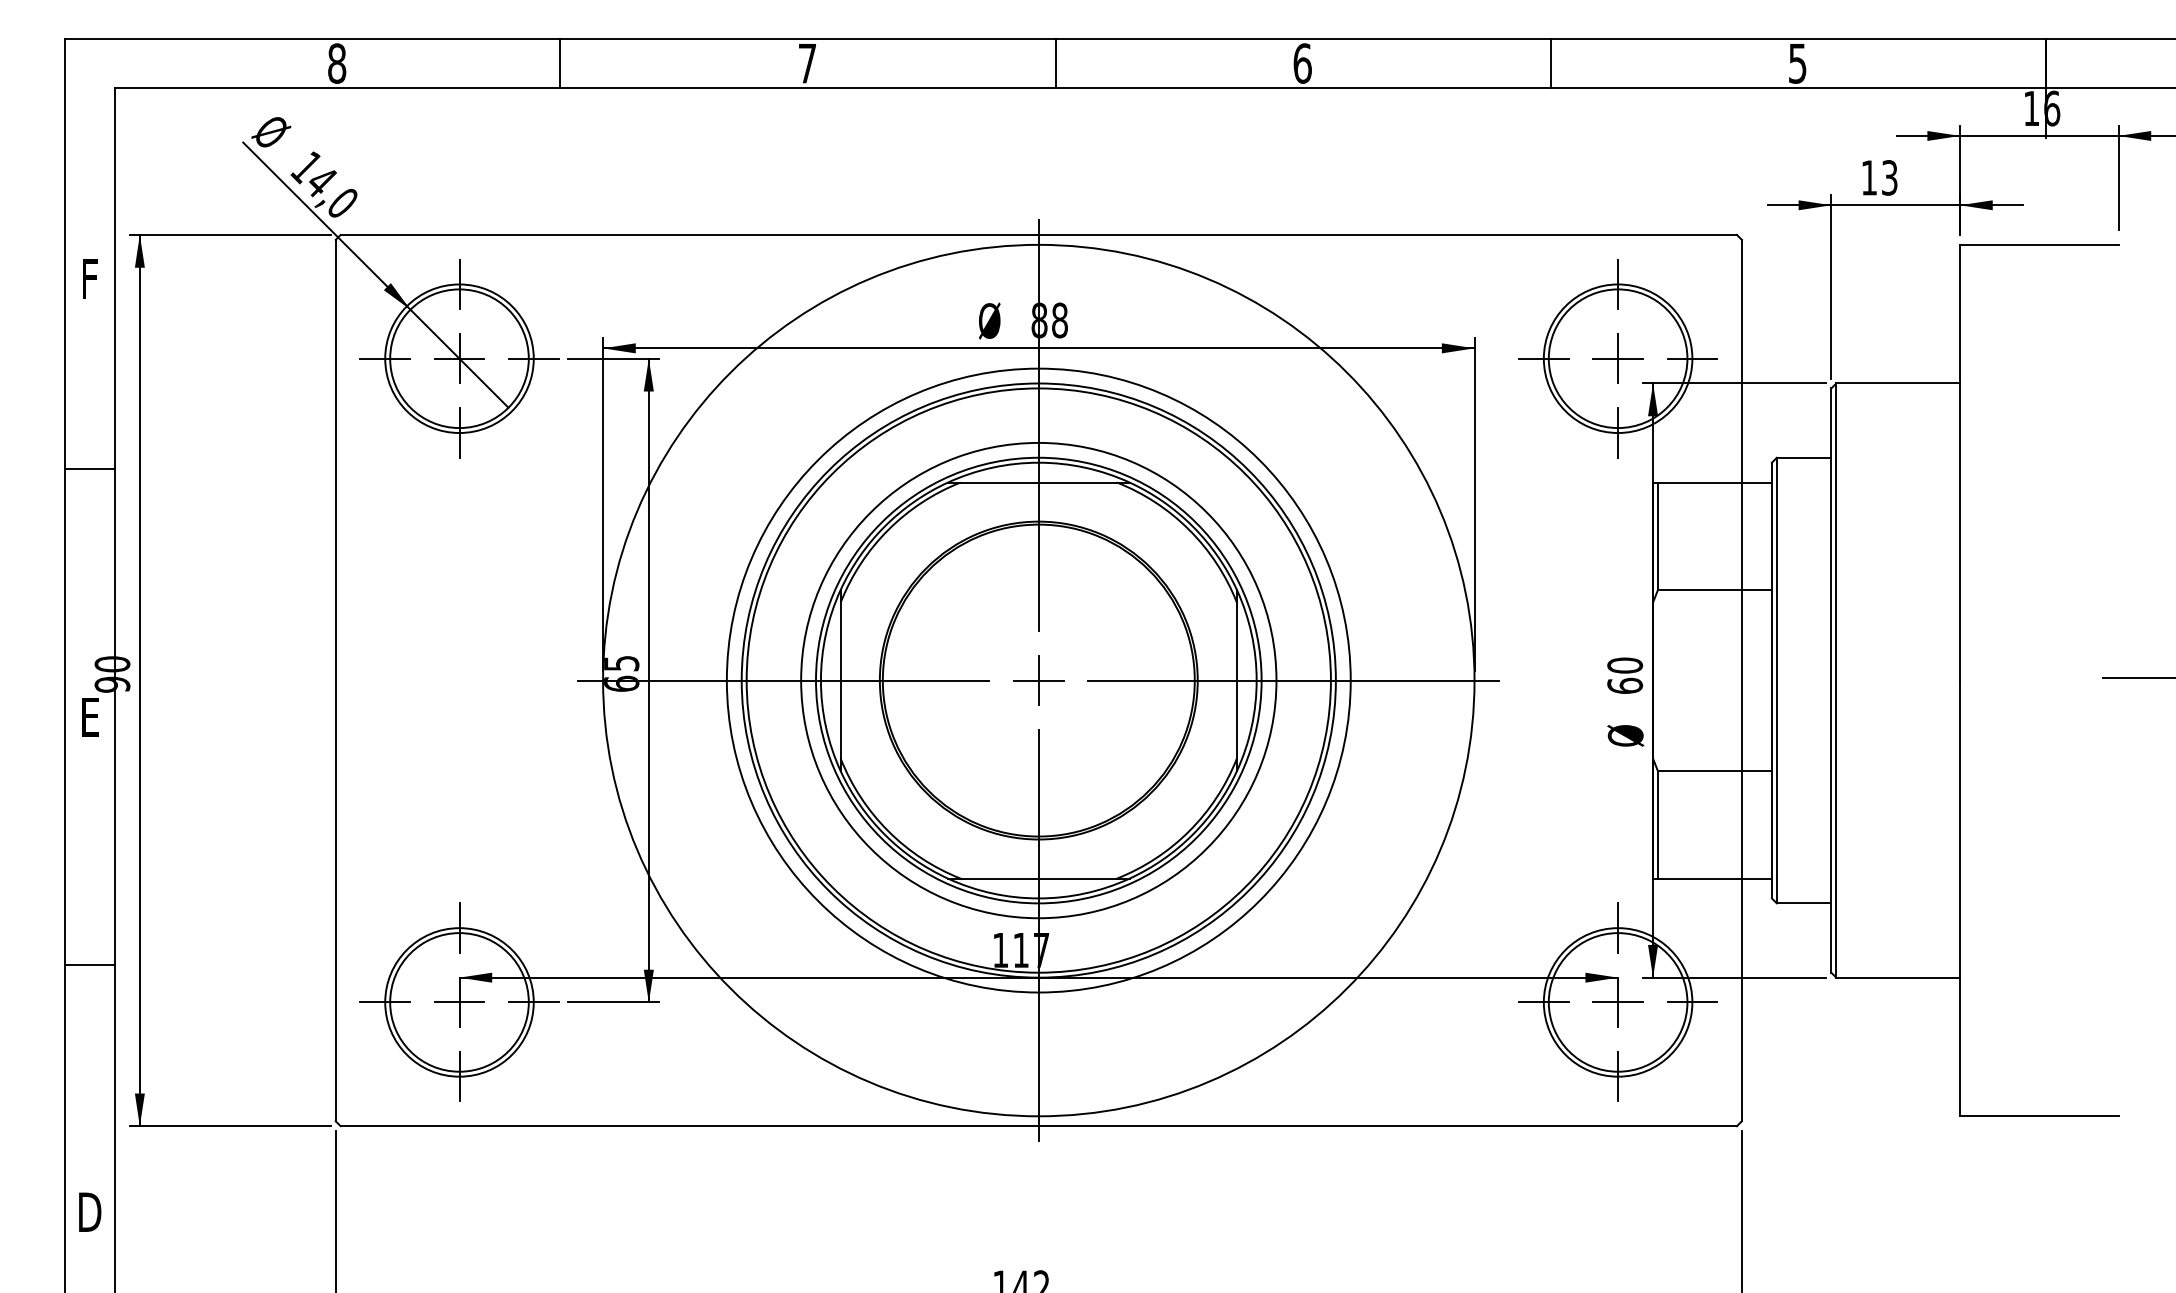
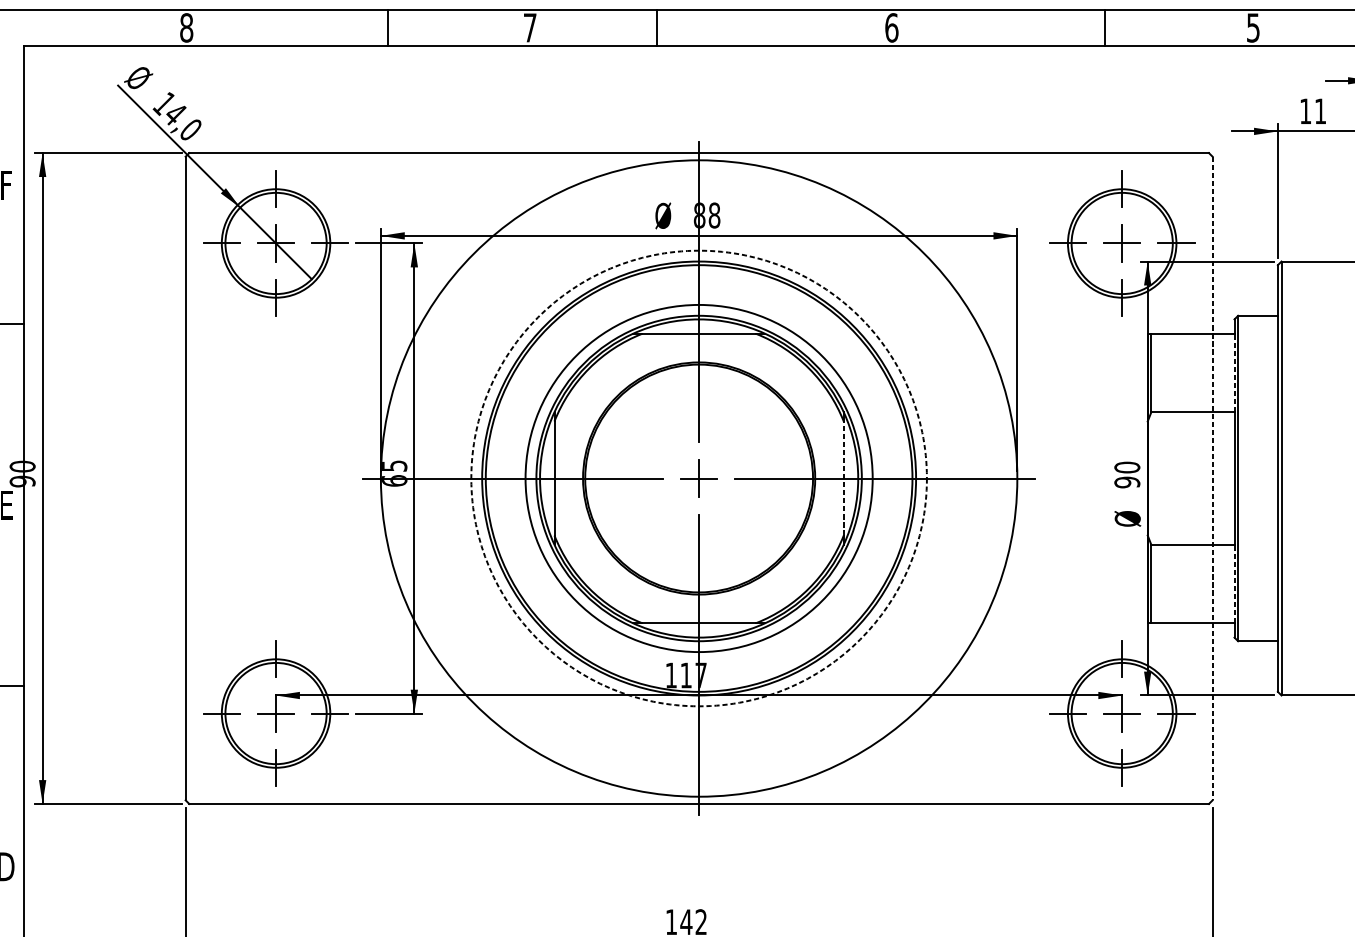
line: (560, 63) -> (388, 27), moved
line: (1055, 63) -> (657, 27), moved
line: (1550, 63) -> (1104, 27), moved
text: (1889, 177) -> (1320, 111), 13 -> 11
line: (1771, 536) -> (1234, 373), solid -> dashed
circle: (1038, 680) -> (698, 478), solid -> dashed
line: (1236, 680) -> (843, 478), solid -> dashed
line: (1741, 680) -> (1212, 478), solid -> dashed
text: (1625, 685) -> (1127, 482), 60 -> 90
line: (1771, 825) -> (1234, 584), solid -> dashed

